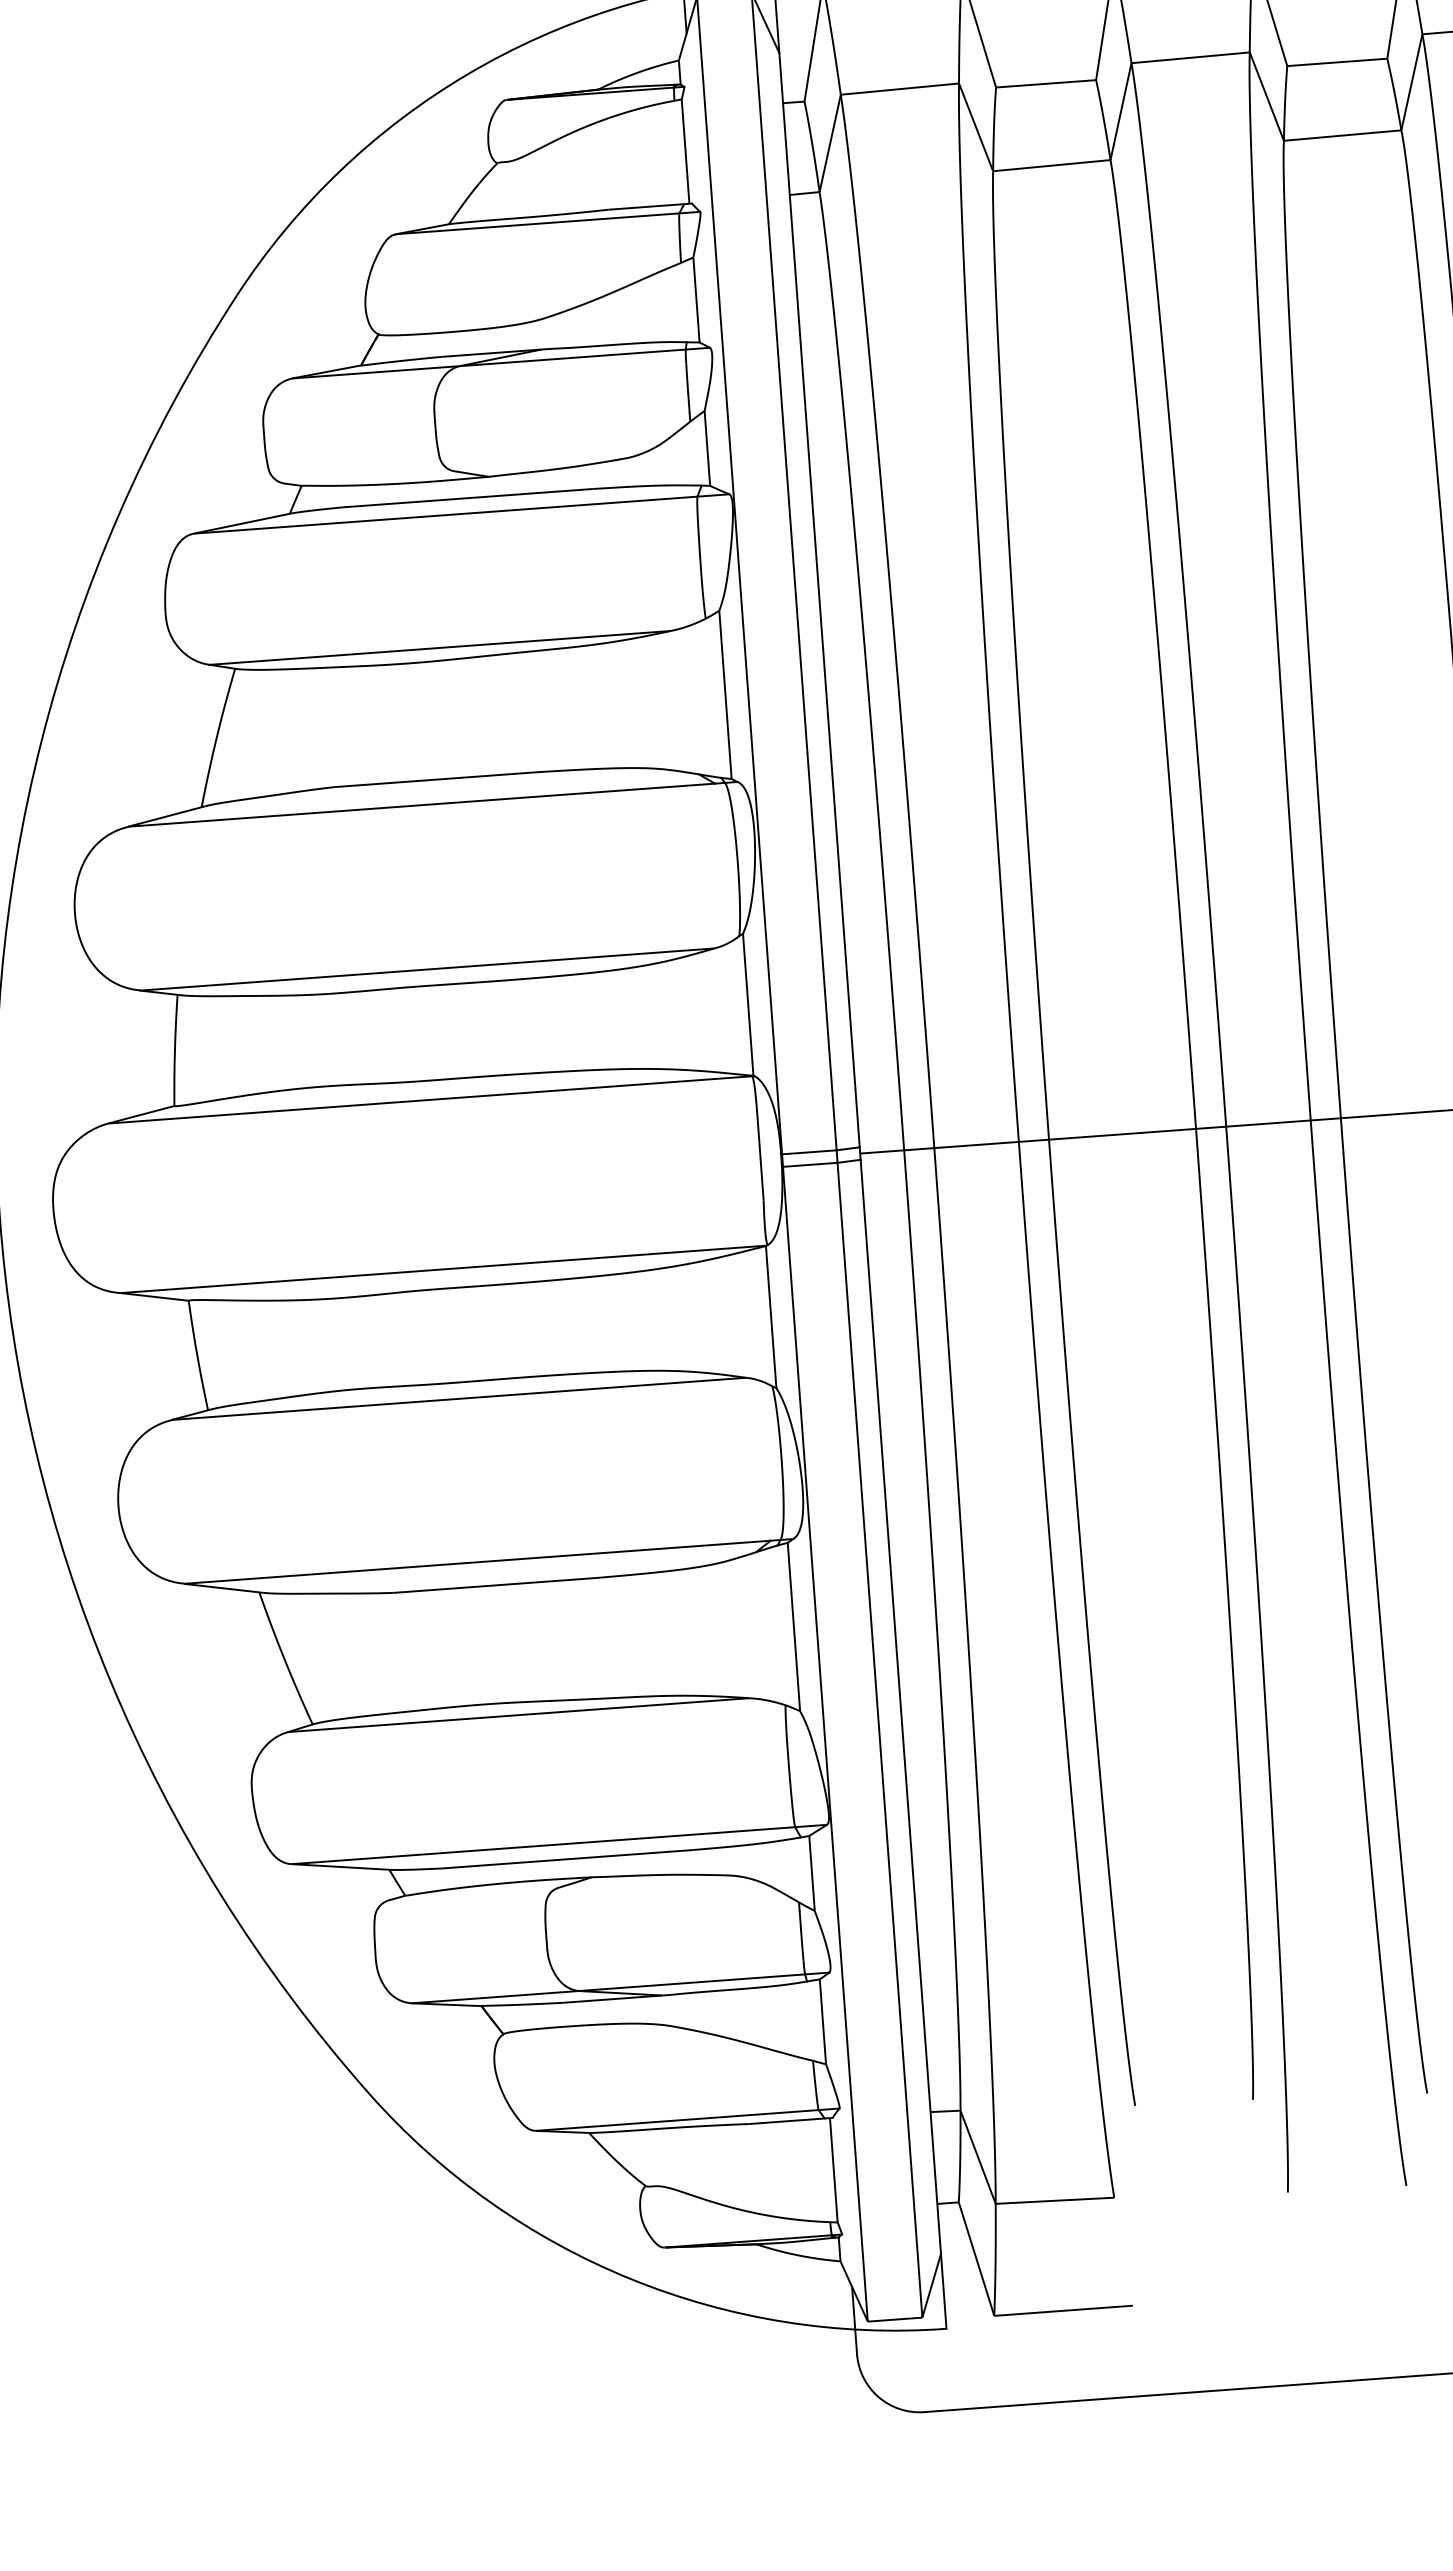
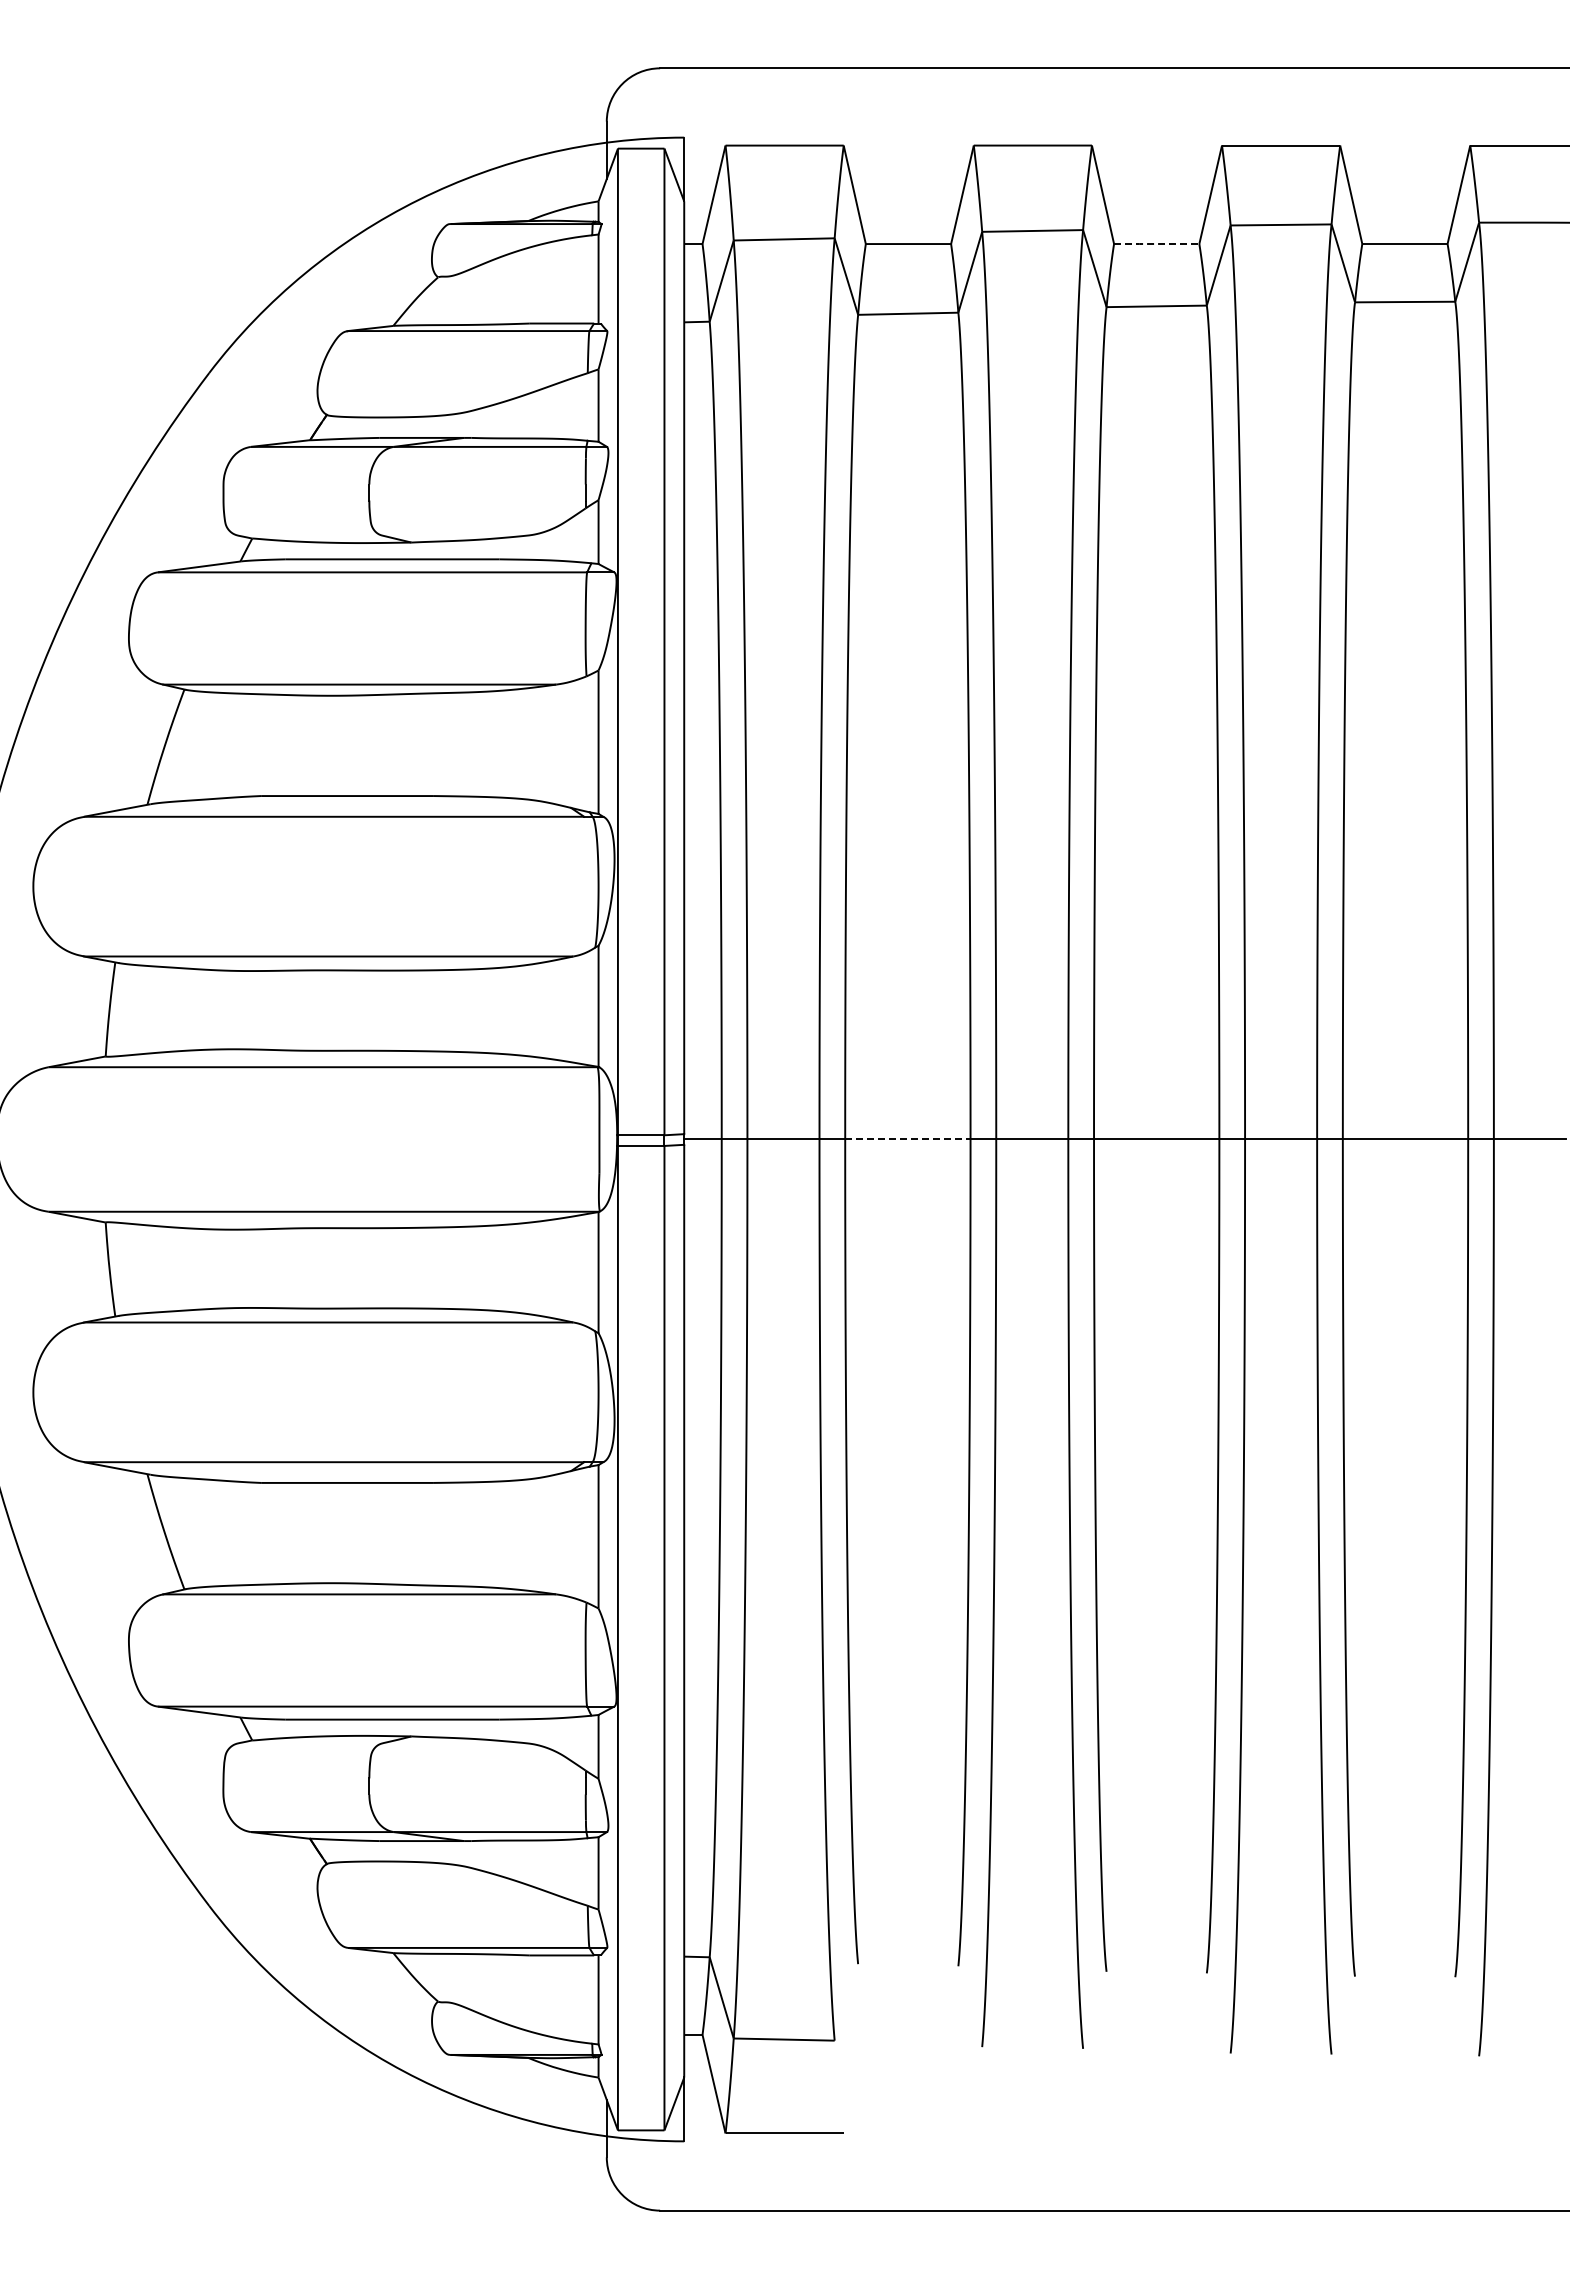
line: (1337, 63) -> (1156, 244), solid -> dashed
line: (1122, 1134) -> (907, 1139), solid -> dashed

